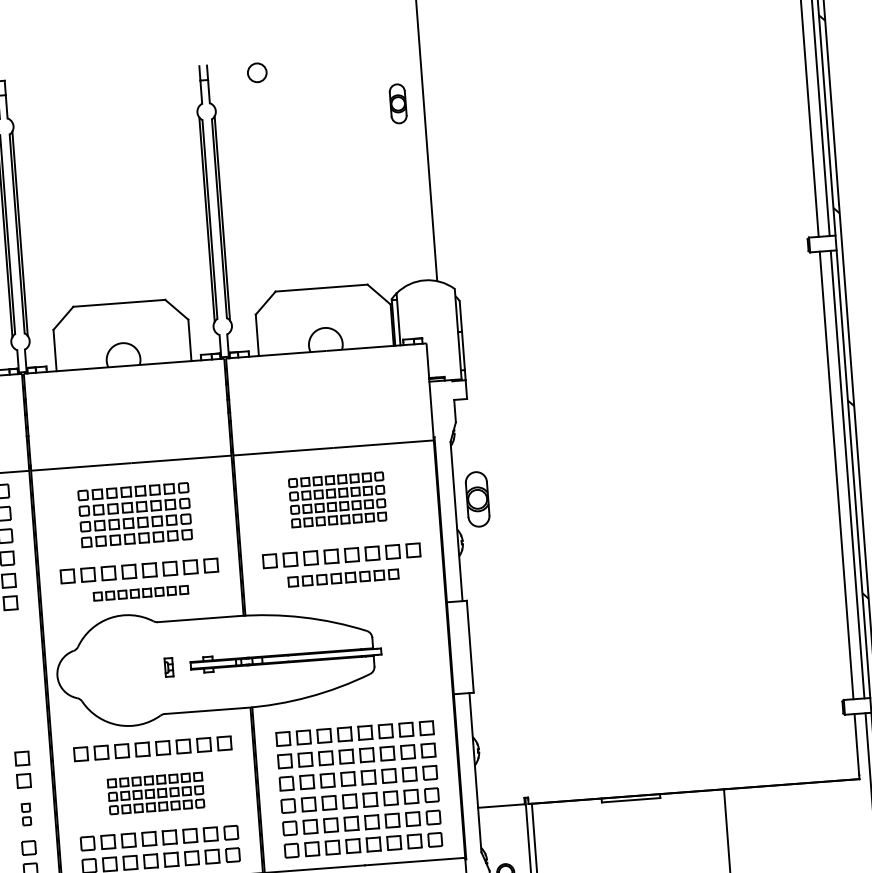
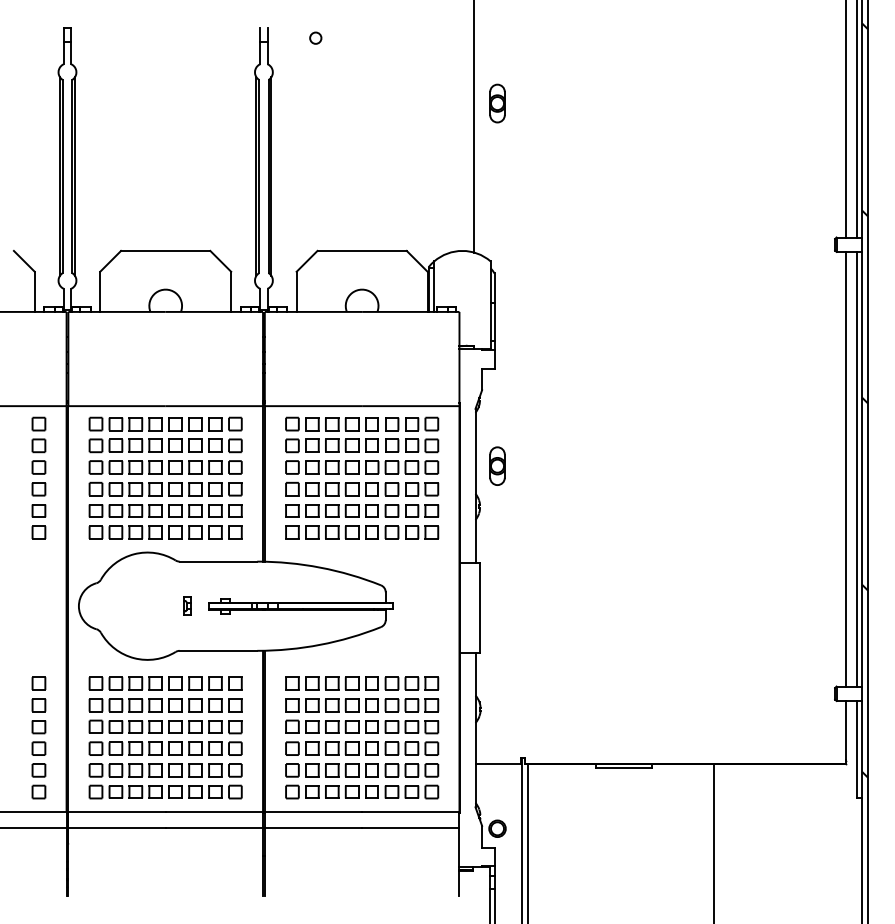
circle: (257, 71) -> (315, 37), size x0.62
part: (398, 103) -> (497, 103), moved
part: (477, 498) -> (497, 465), size x0.71
part: (337, 499) -> (362, 456), size x1.67
part: (135, 515) -> (165, 456), size x1.43
part: (343, 578) -> (362, 532), size x1.43
part: (140, 593) -> (165, 532), size x1.67
part: (155, 793) -> (165, 726), size x1.67
part: (26, 814) -> (38, 737), size x1.67

